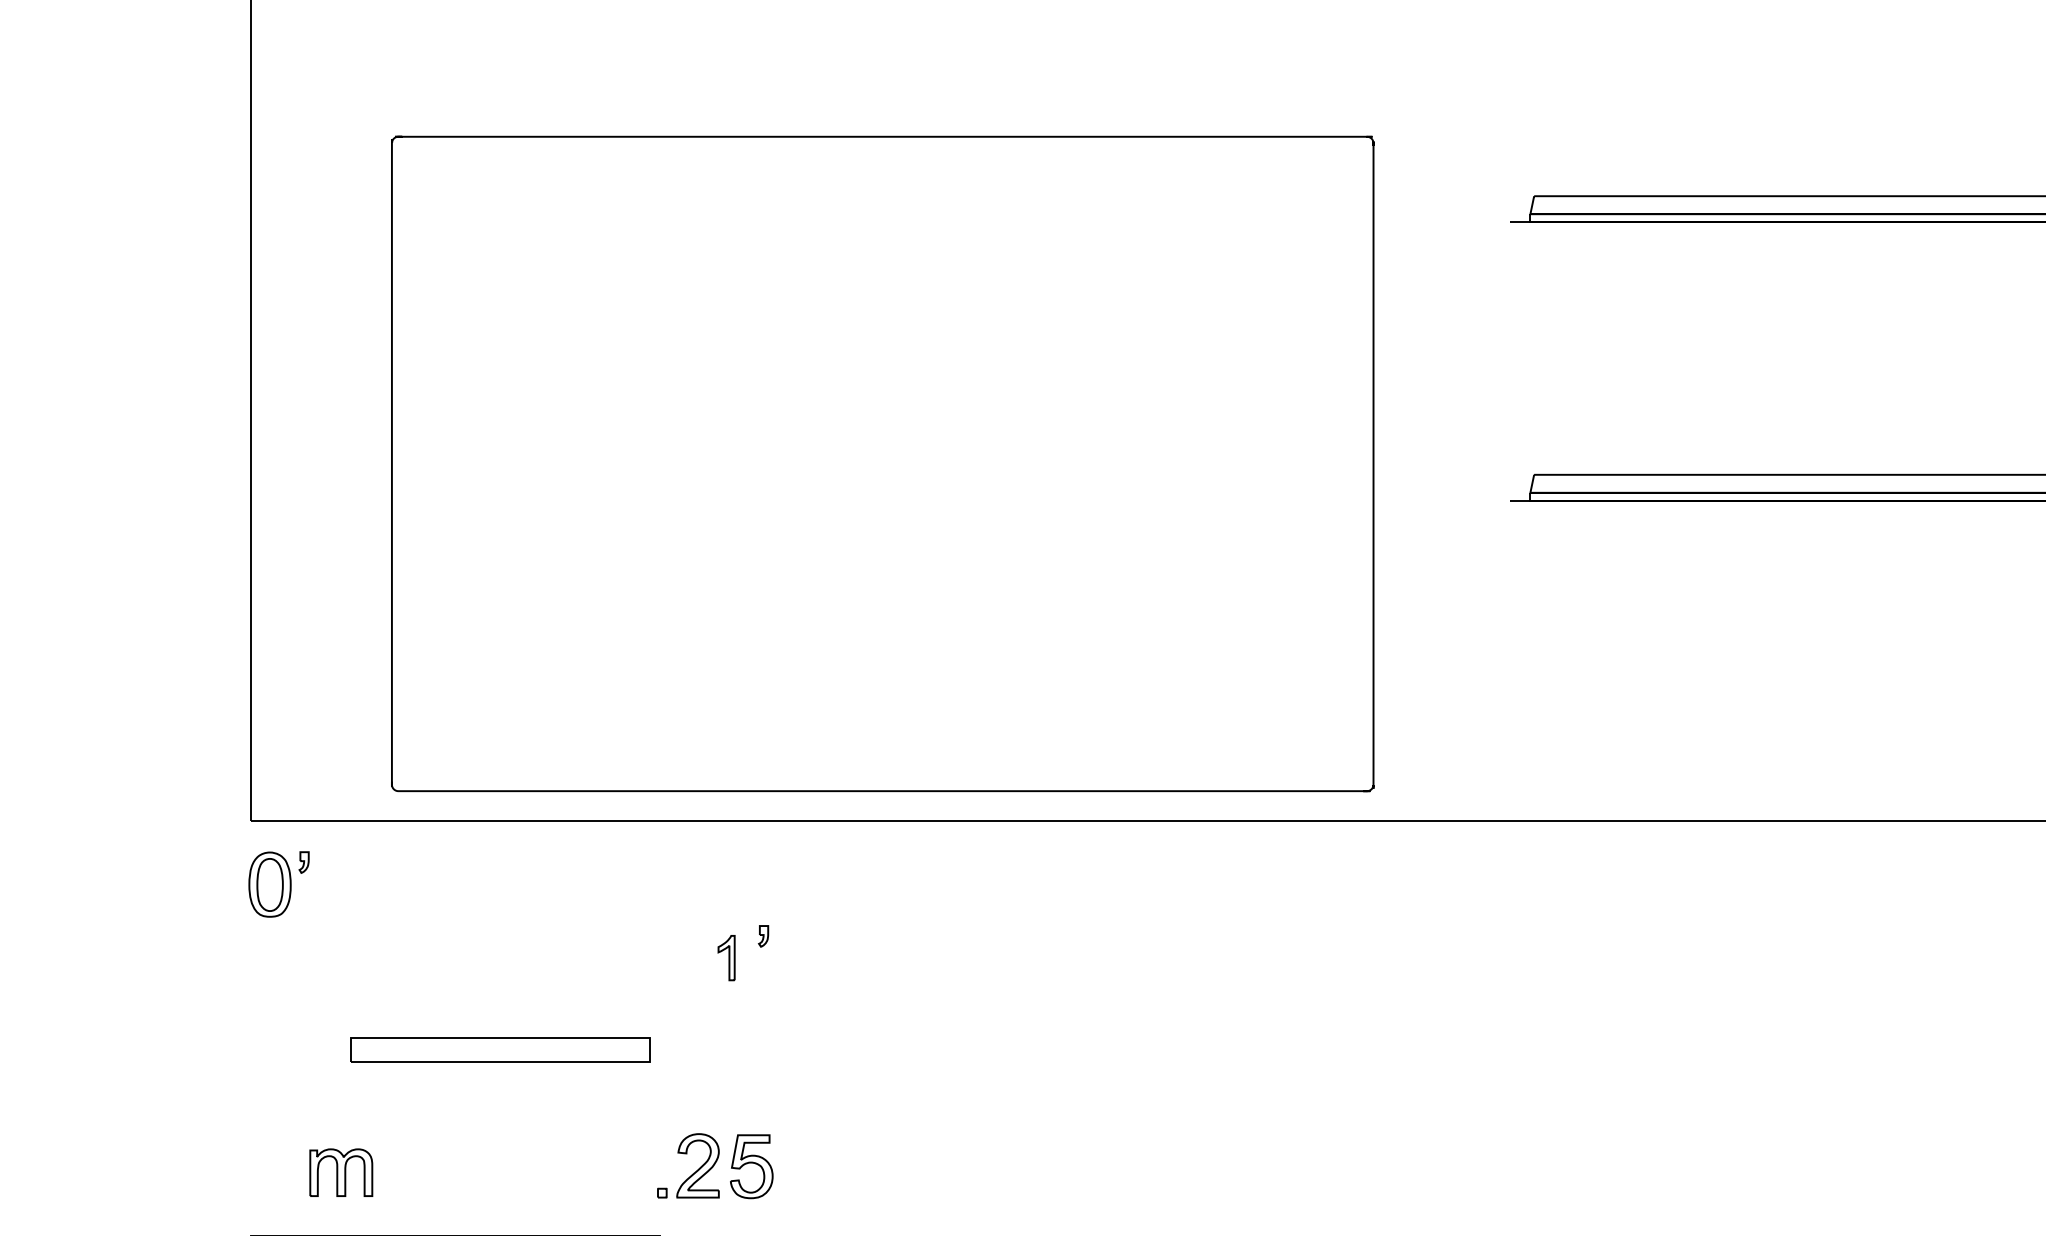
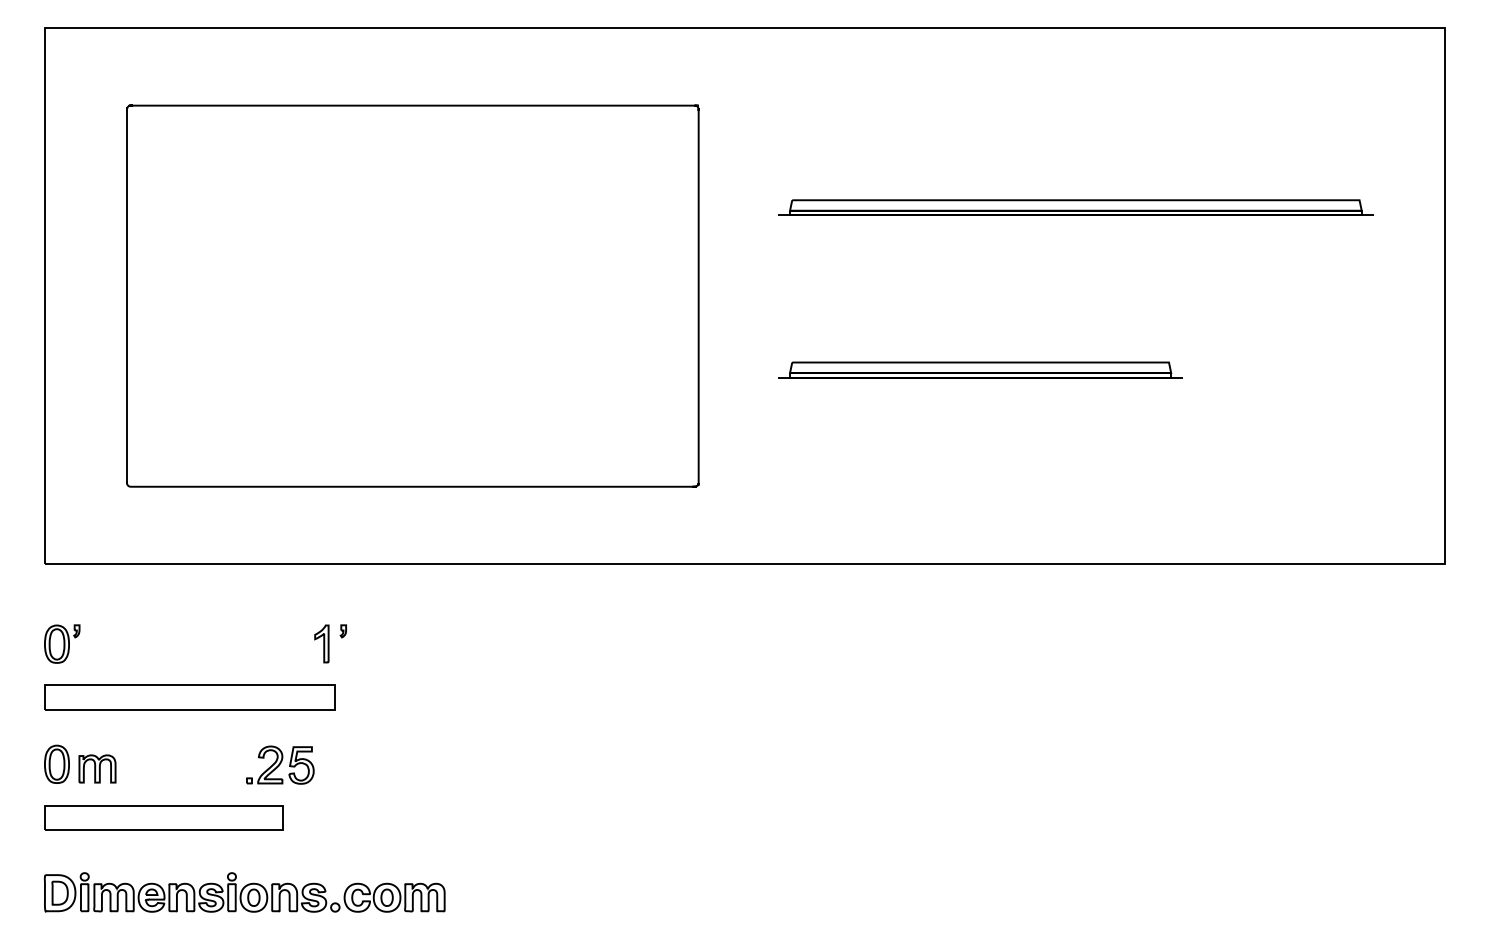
part: (882, 462) -> (412, 295), moved
part: (279, 883) -> (62, 643), moved
part: (725, 957) -> (321, 643), size x1.43
part: (499, 1049) -> (189, 697), size x1.67
part: (270, 1163) -> (56, 763), added
part: (715, 1165) -> (280, 764), moved

